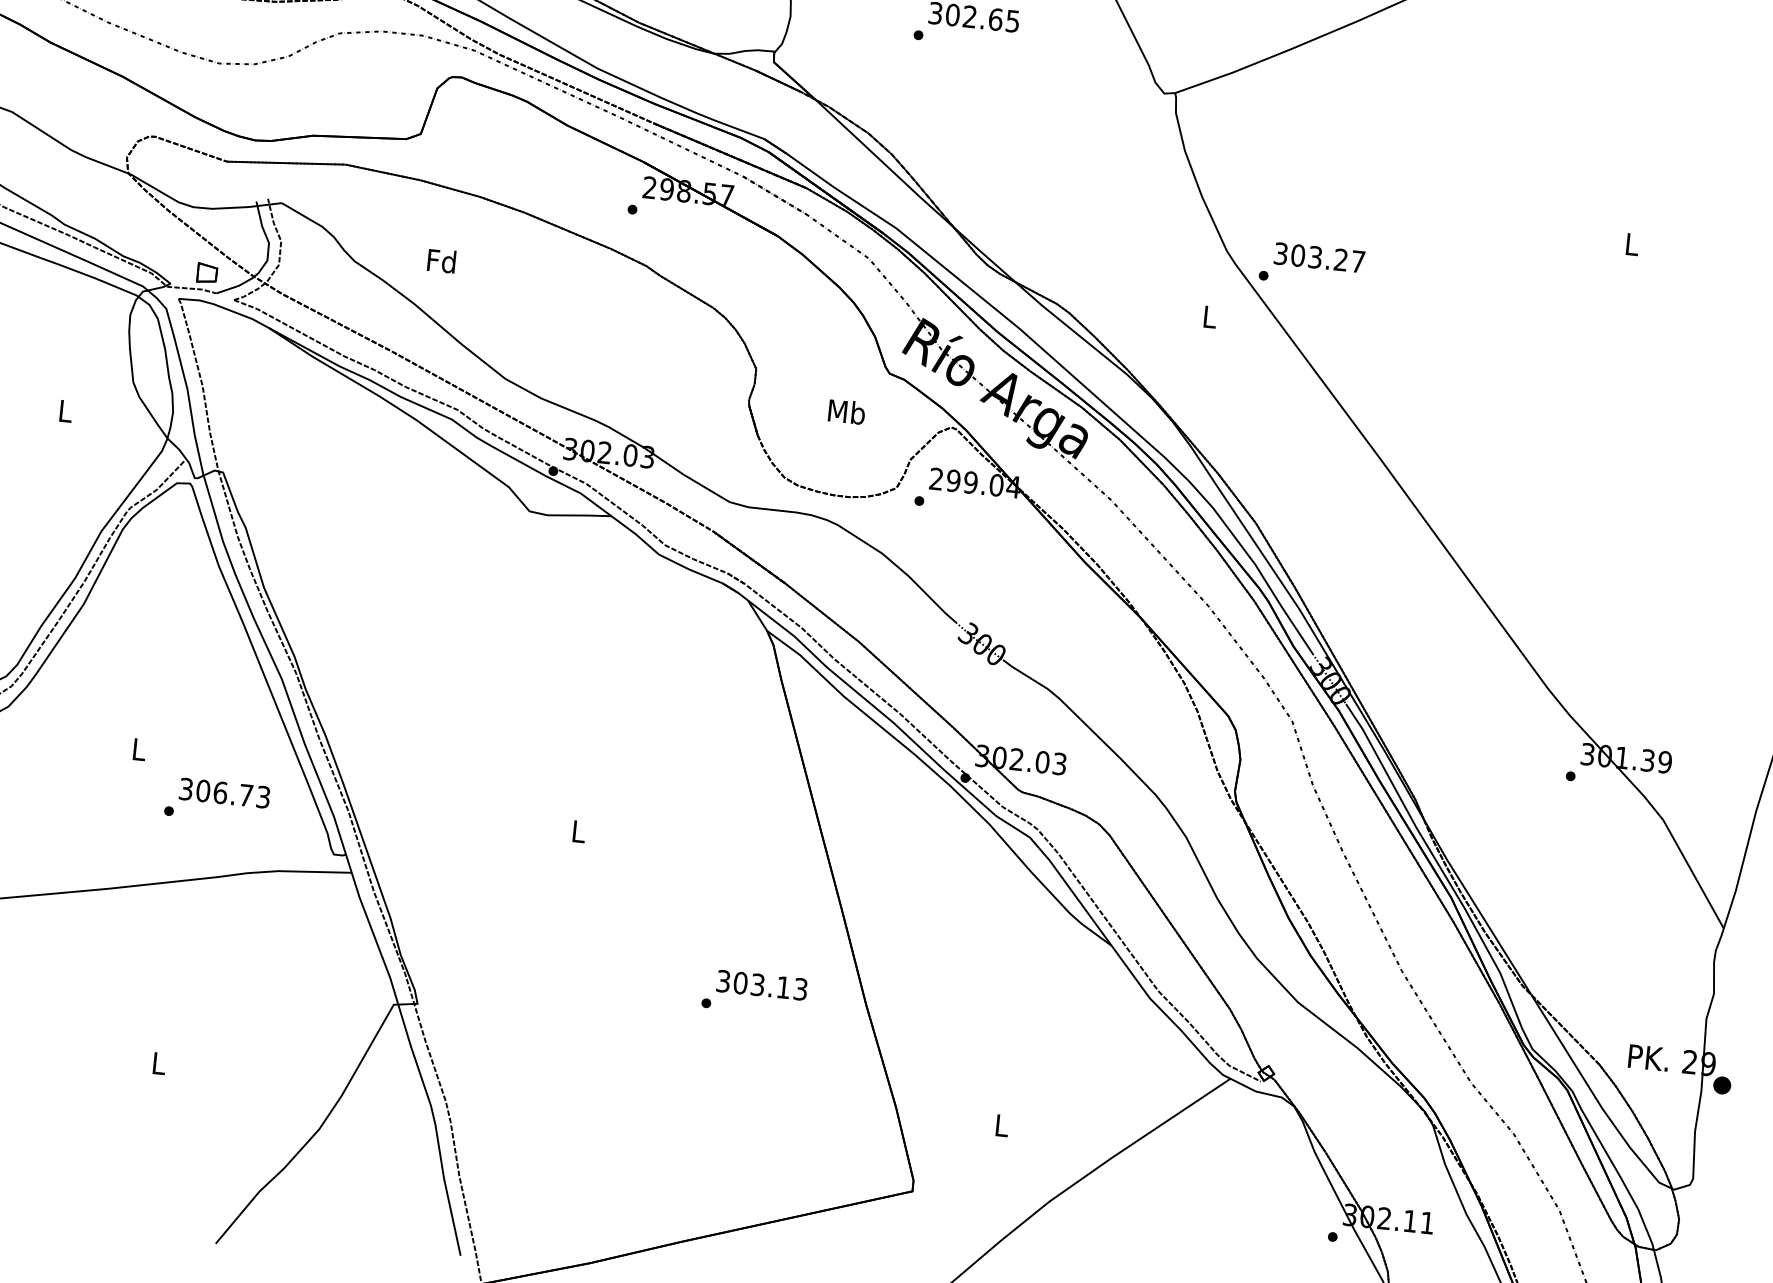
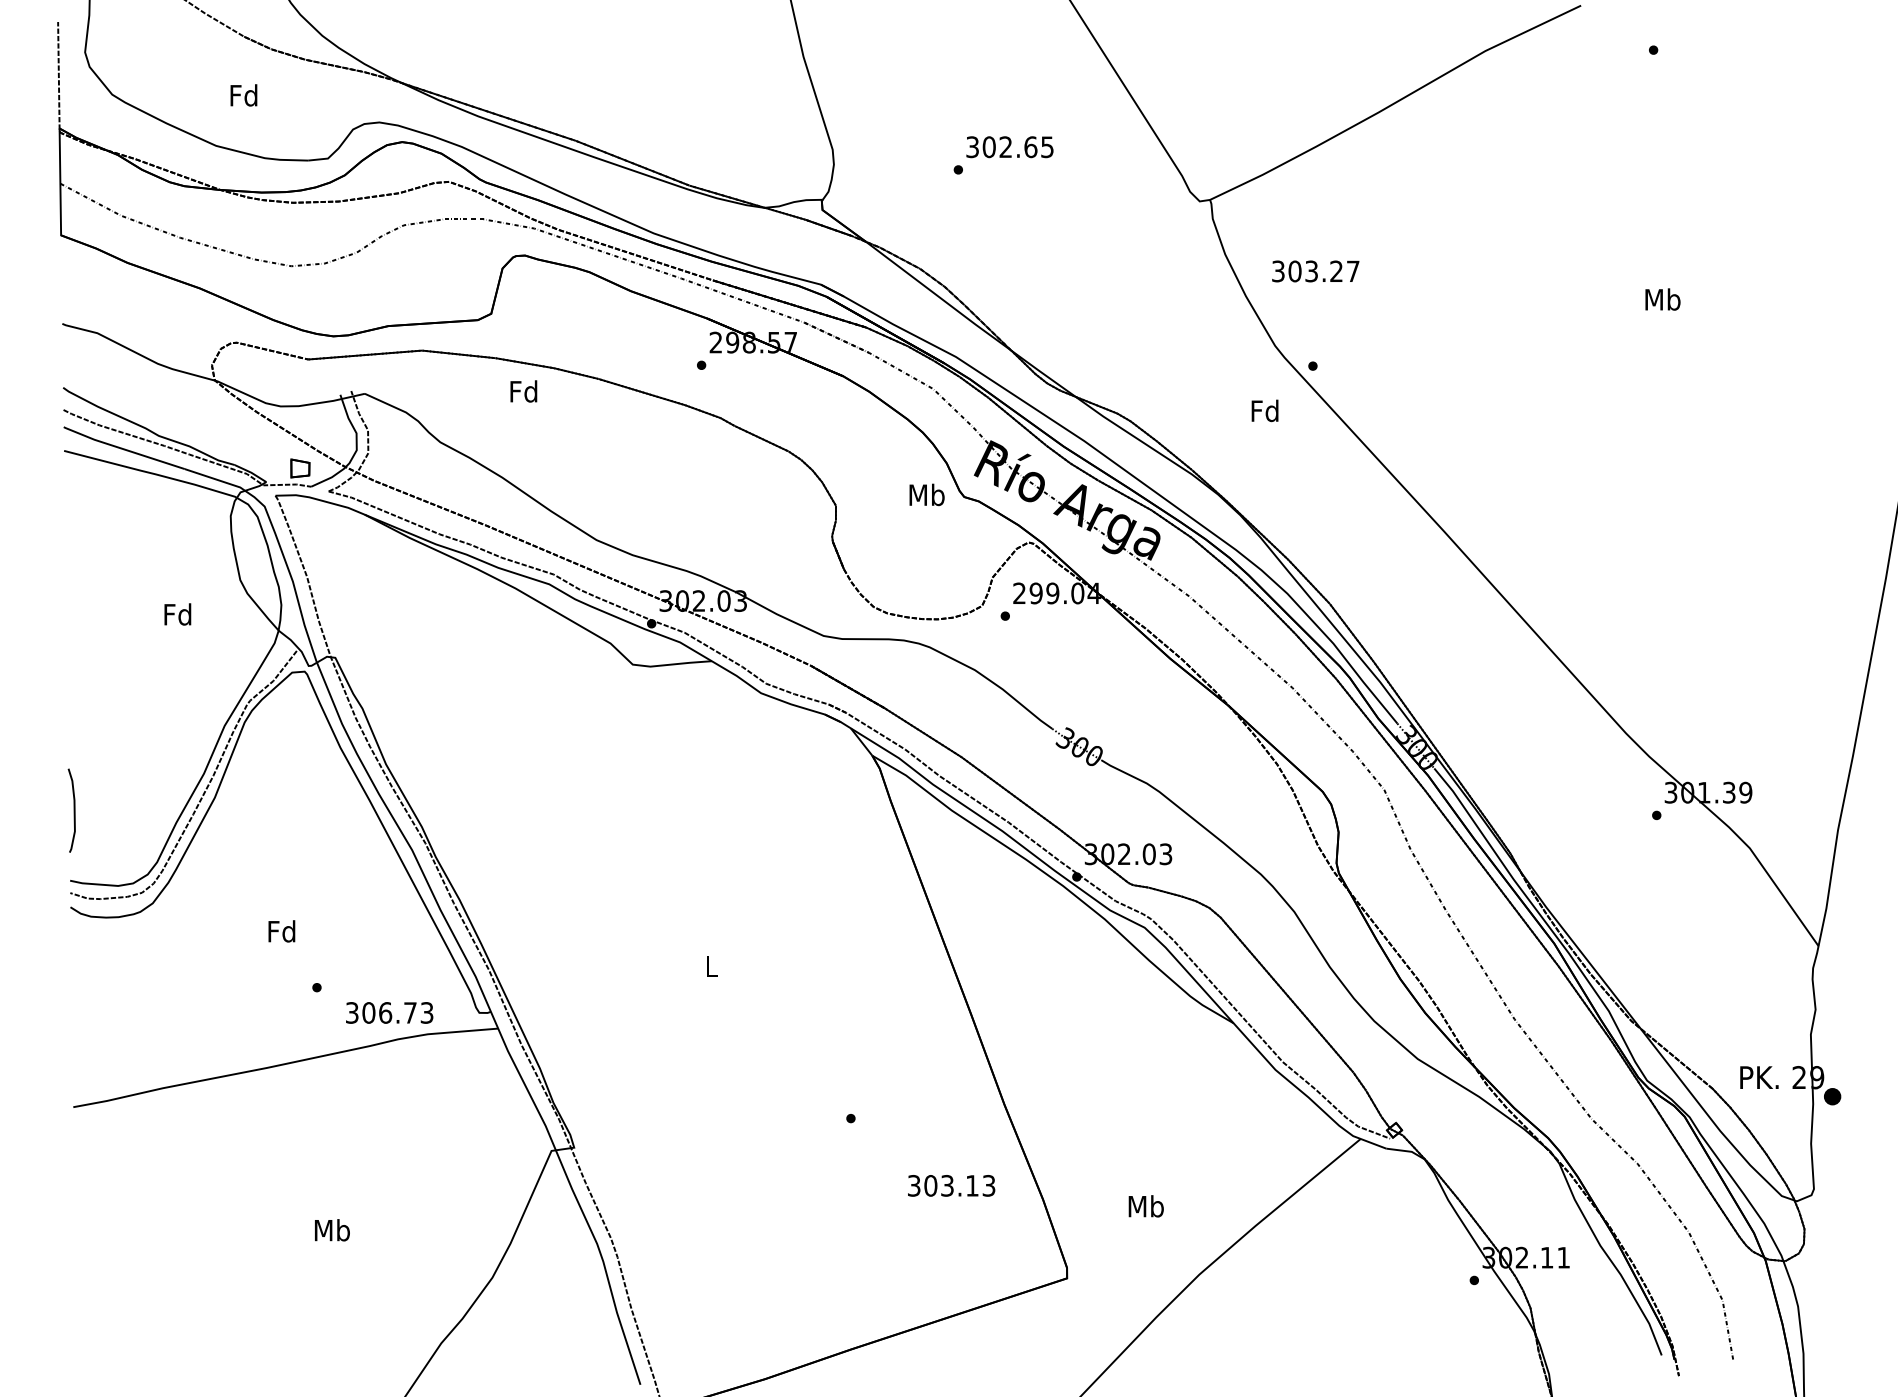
text: (1631, 244) -> (1662, 299), L -> Mb
text: (1319, 257) -> (1315, 271), moved
text: (441, 261) -> (523, 391), moved
text: (1208, 316) -> (1264, 410), L -> Fd
text: (64, 411) -> (177, 614), L -> Fd
text: (846, 411) -> (926, 494), moved
text: (138, 749) -> (281, 931), L -> Fd
text: (224, 792) -> (389, 1012), moved
text: (762, 984) -> (951, 1185), moved
text: (159, 1063) -> (332, 1230), L -> Mb
text: (1001, 1125) -> (1145, 1206), L -> Mb

